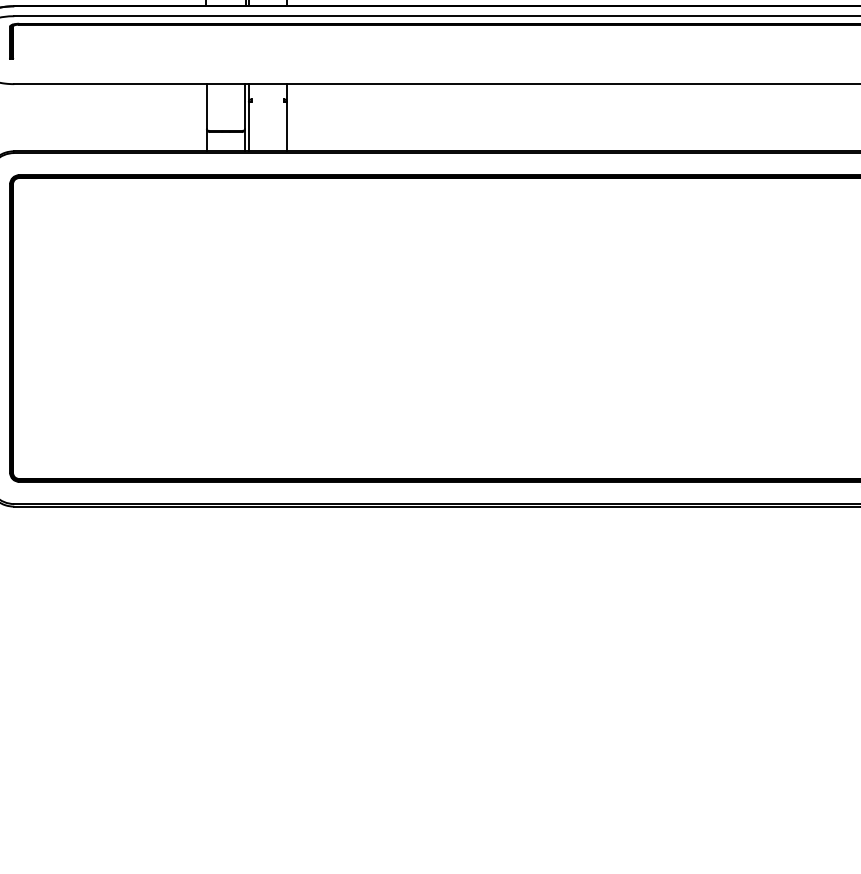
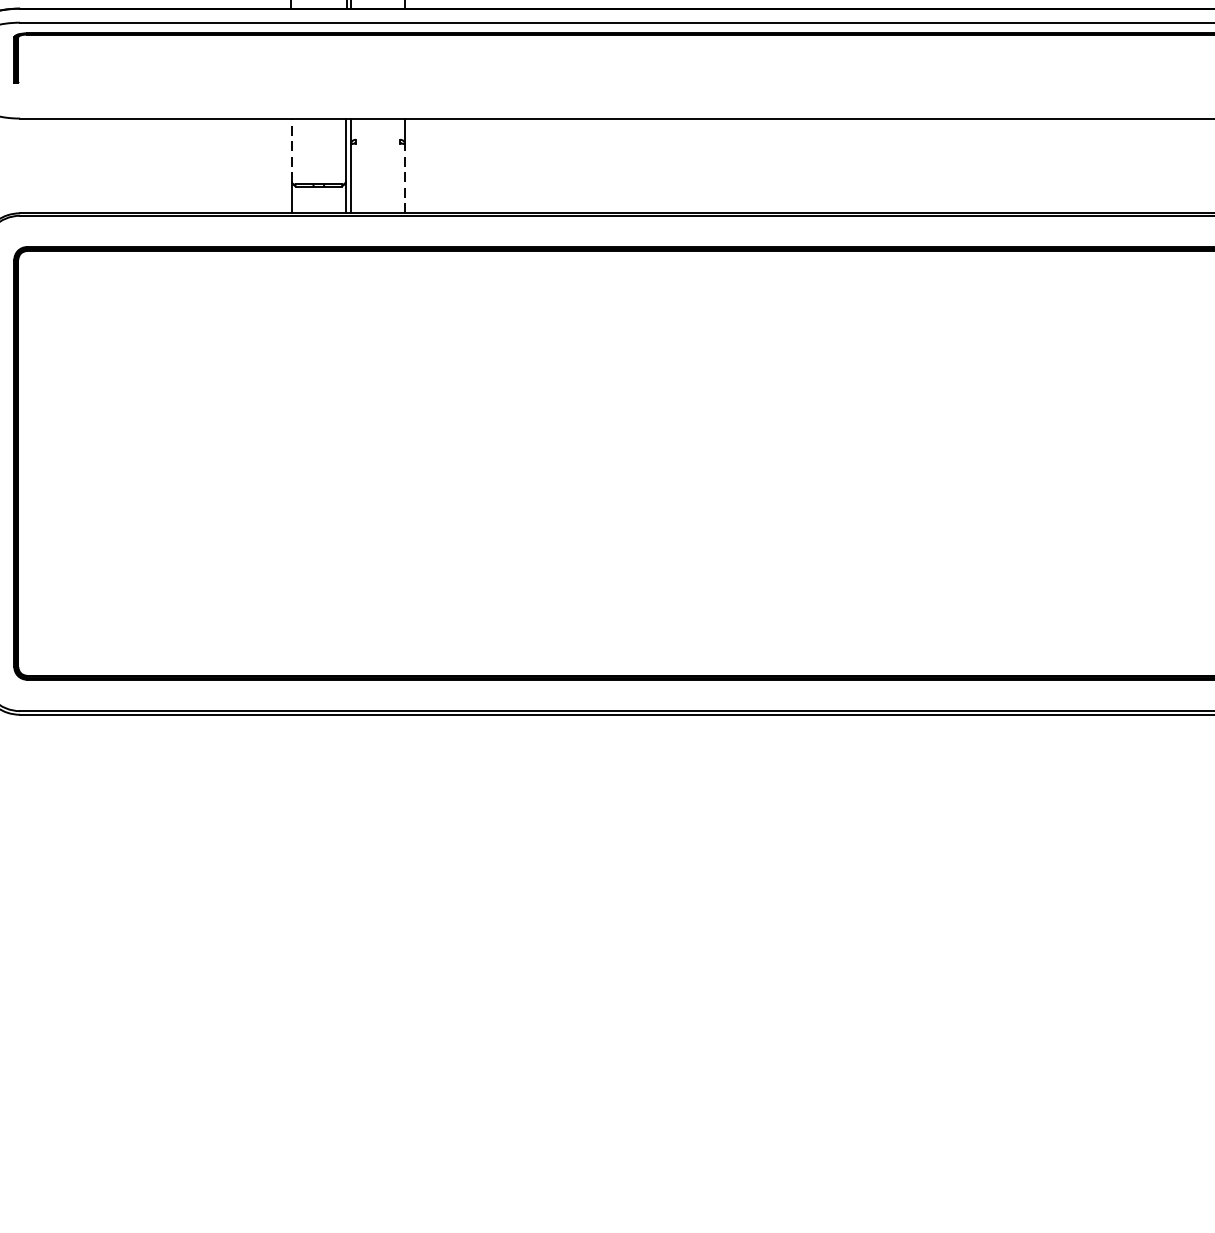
line: (206, 106) -> (291, 150), solid -> dashed
line: (286, 126) -> (404, 178), solid -> dashed

